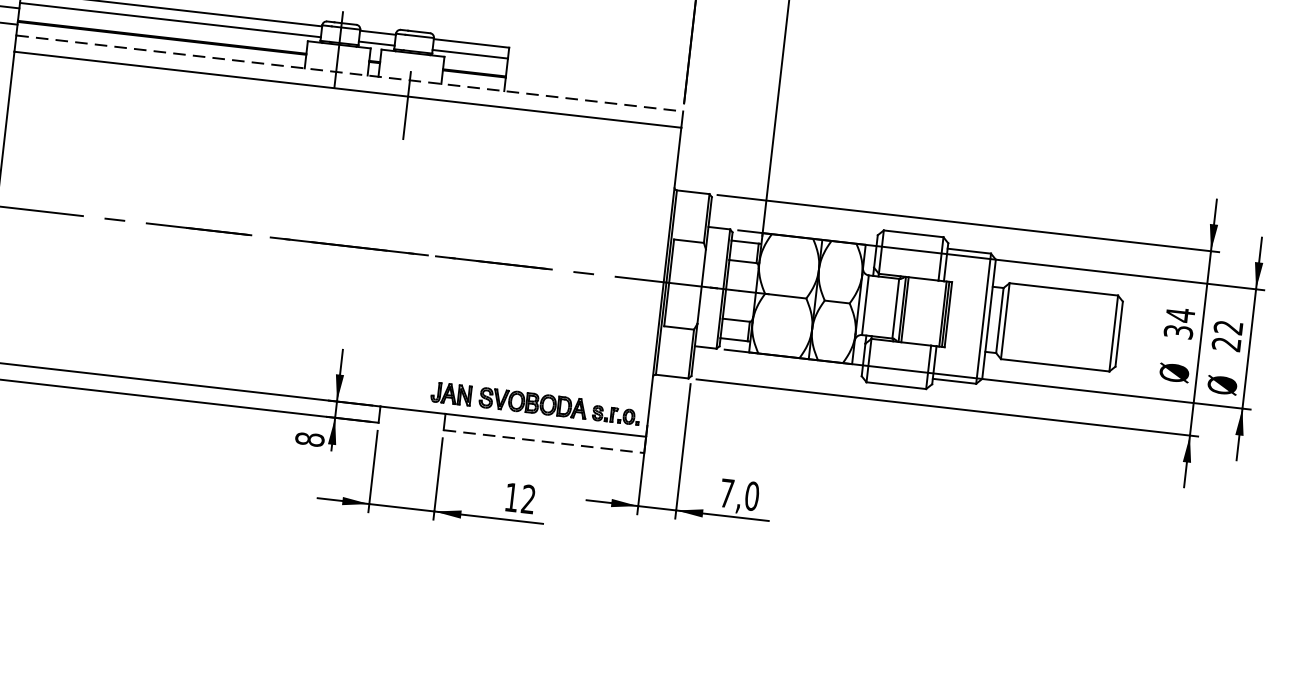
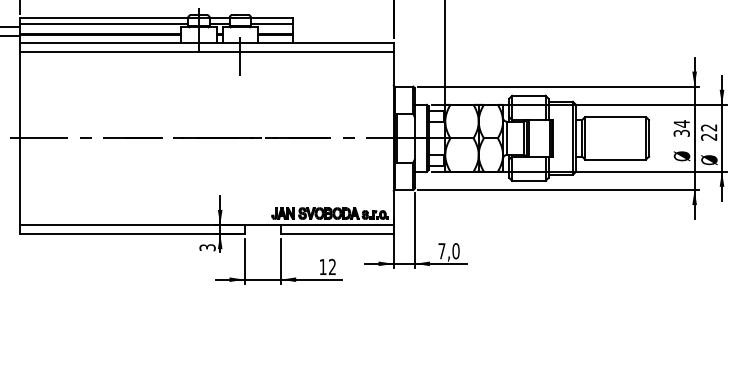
line: (351, 73) -> (207, 42), dashed -> solid
text: (309, 439) -> (207, 247), 8 -> 3
line: (544, 442) -> (337, 234), dashed -> solid

